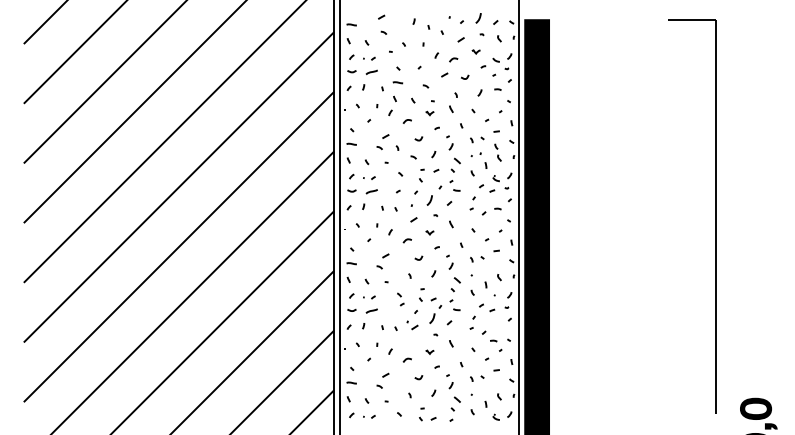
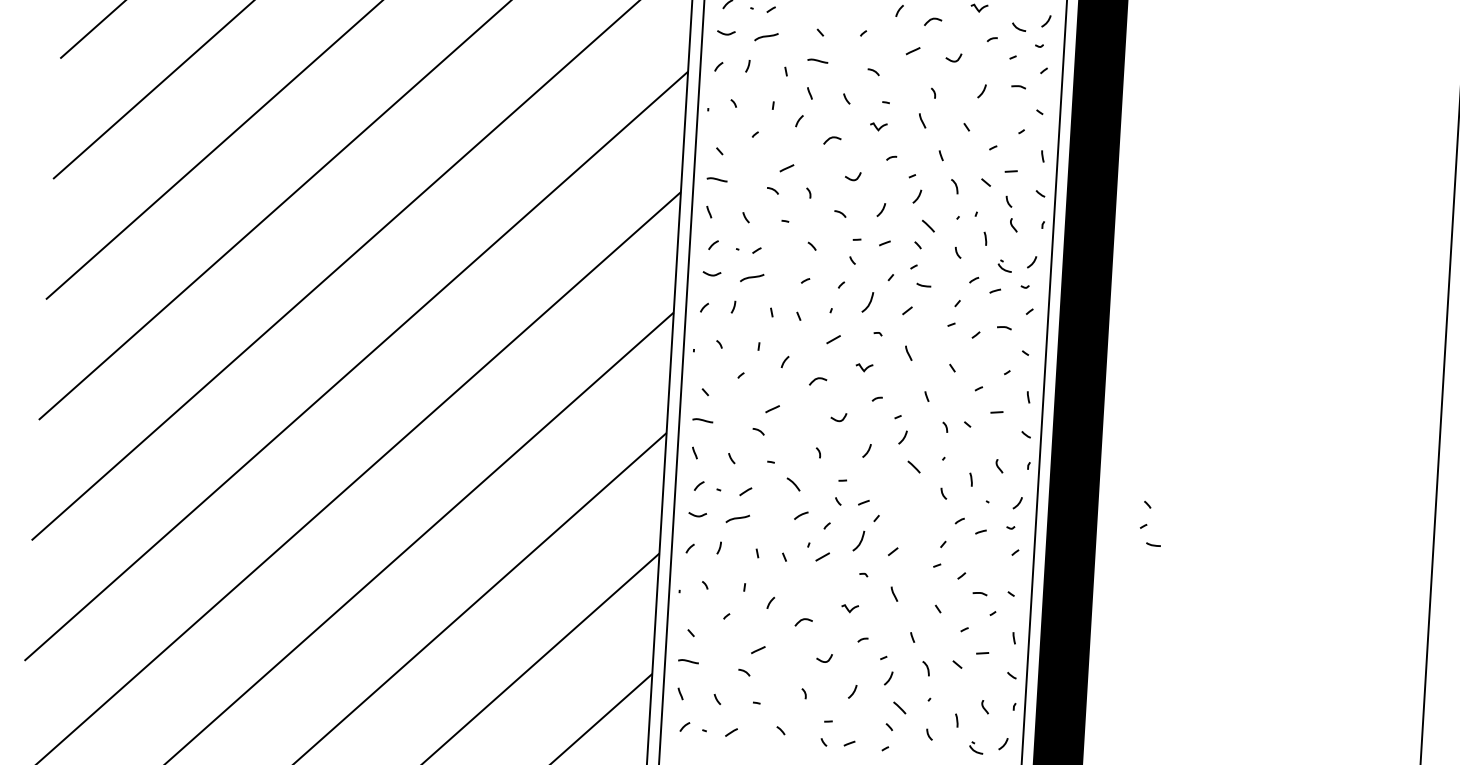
part: (477, 139) -> (971, 185), size x1.4
part: (369, 297) -> (734, 491), size x1.4
part: (400, 299) -> (796, 498), size x1.6
part: (454, 299) -> (1149, 523), moved
part: (477, 378) -> (942, 667), size x1.4
part: (369, 416) -> (720, 731), size x1.4

